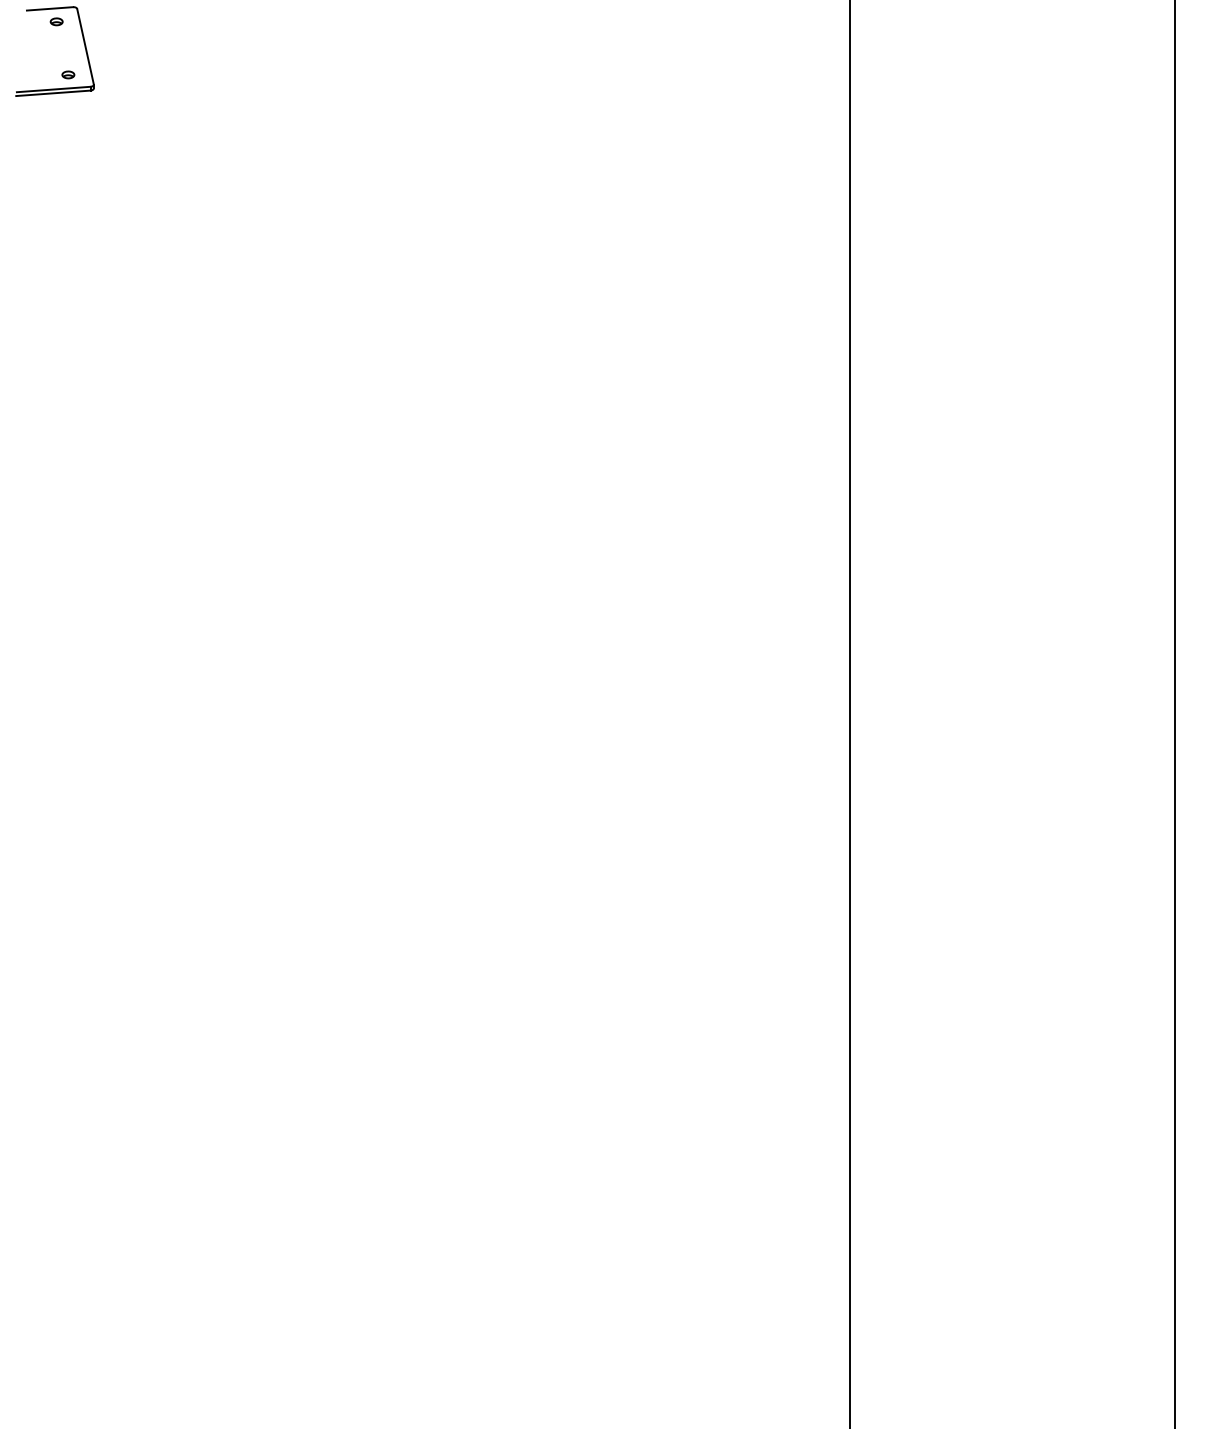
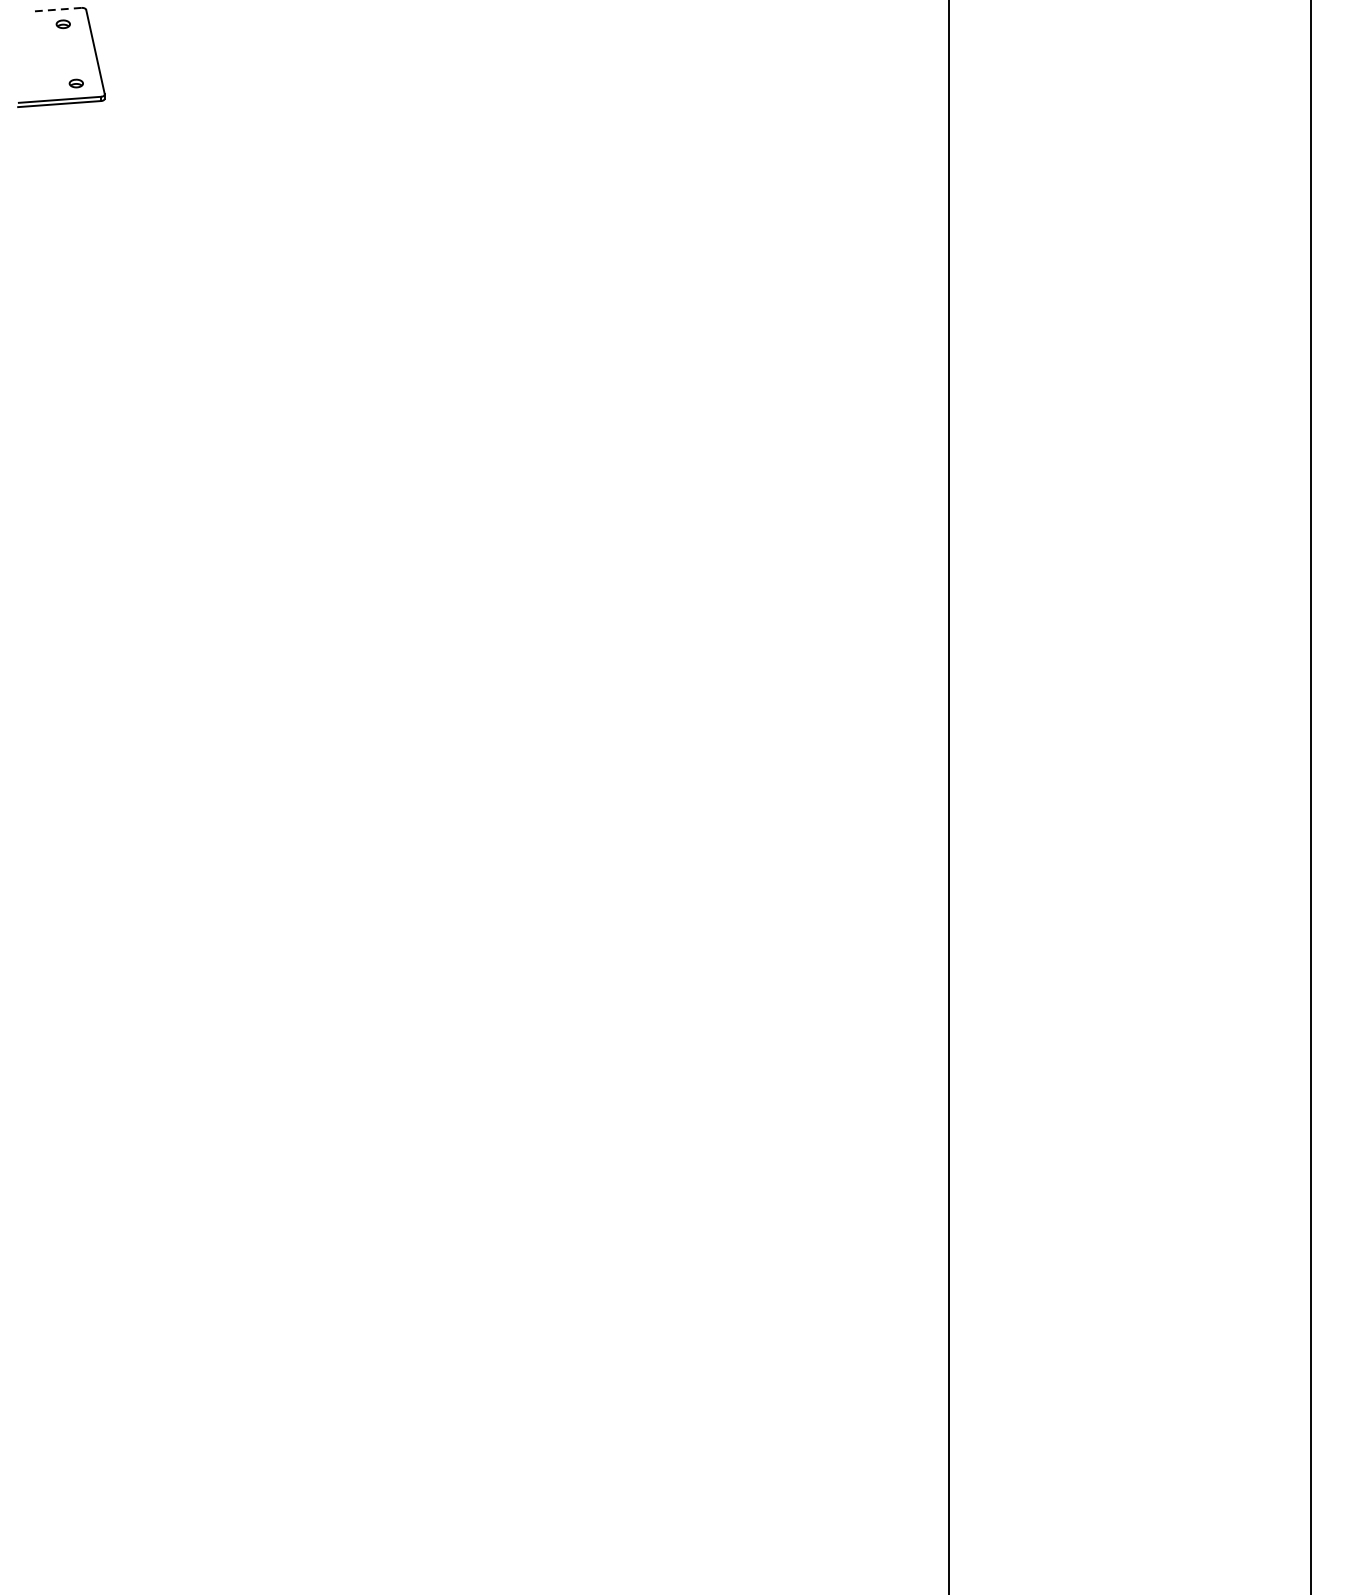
line: (49, 8) -> (55, 9), solid -> dashed

